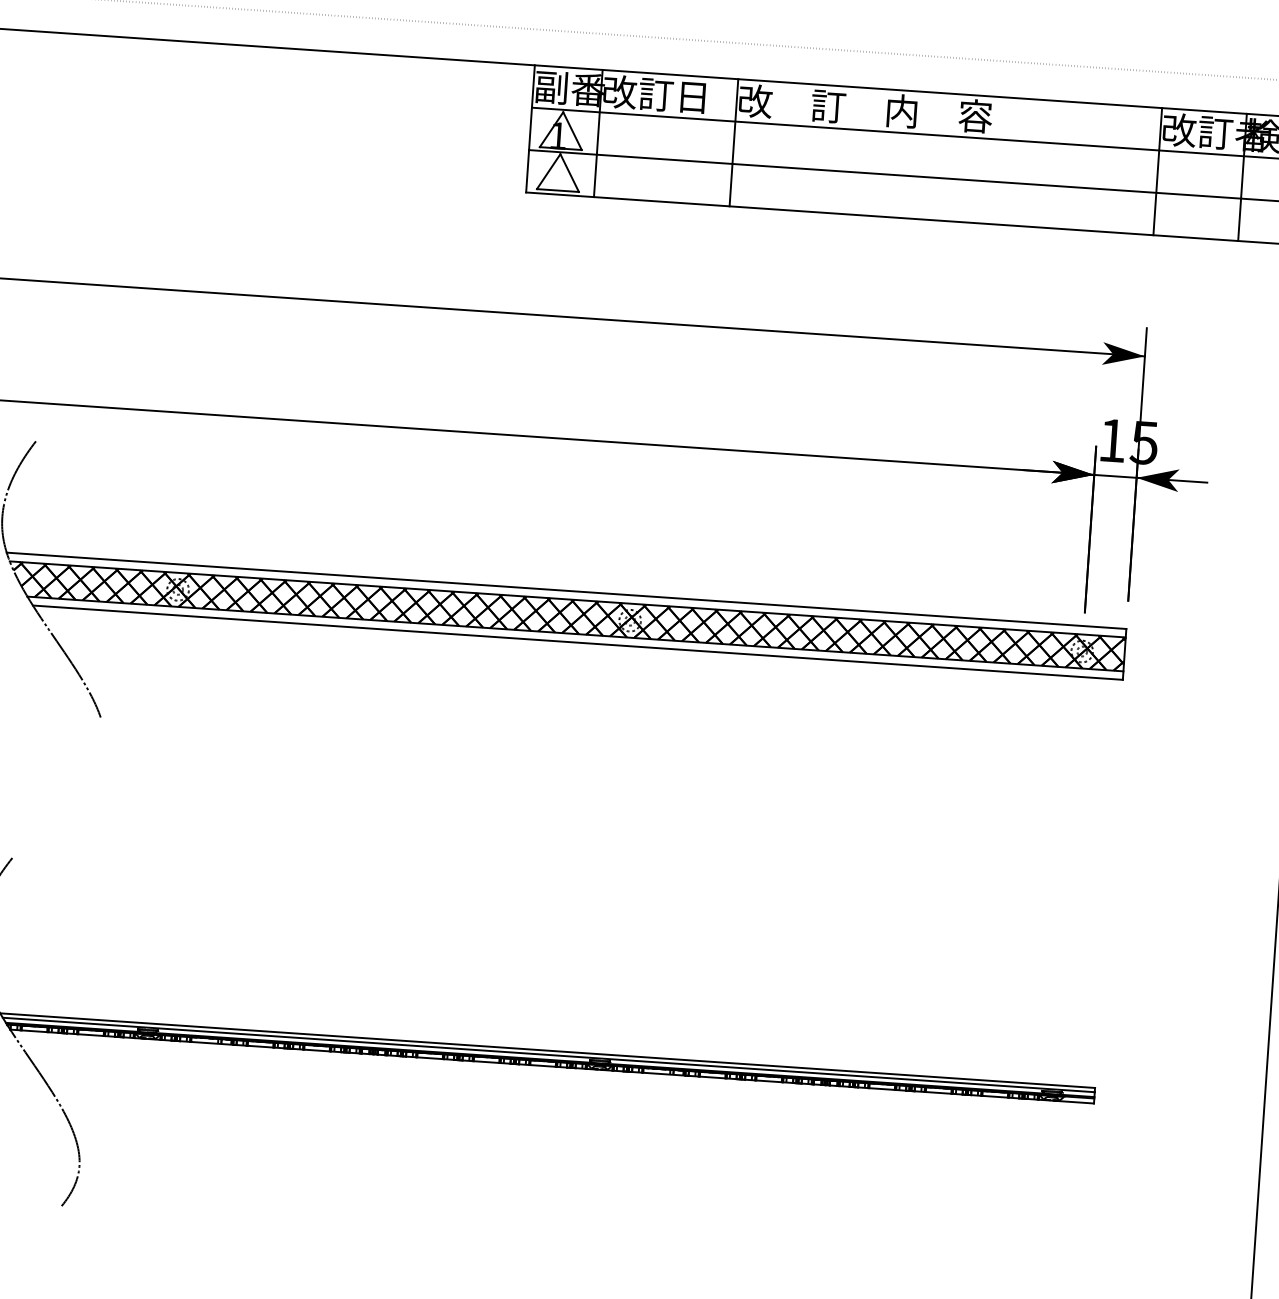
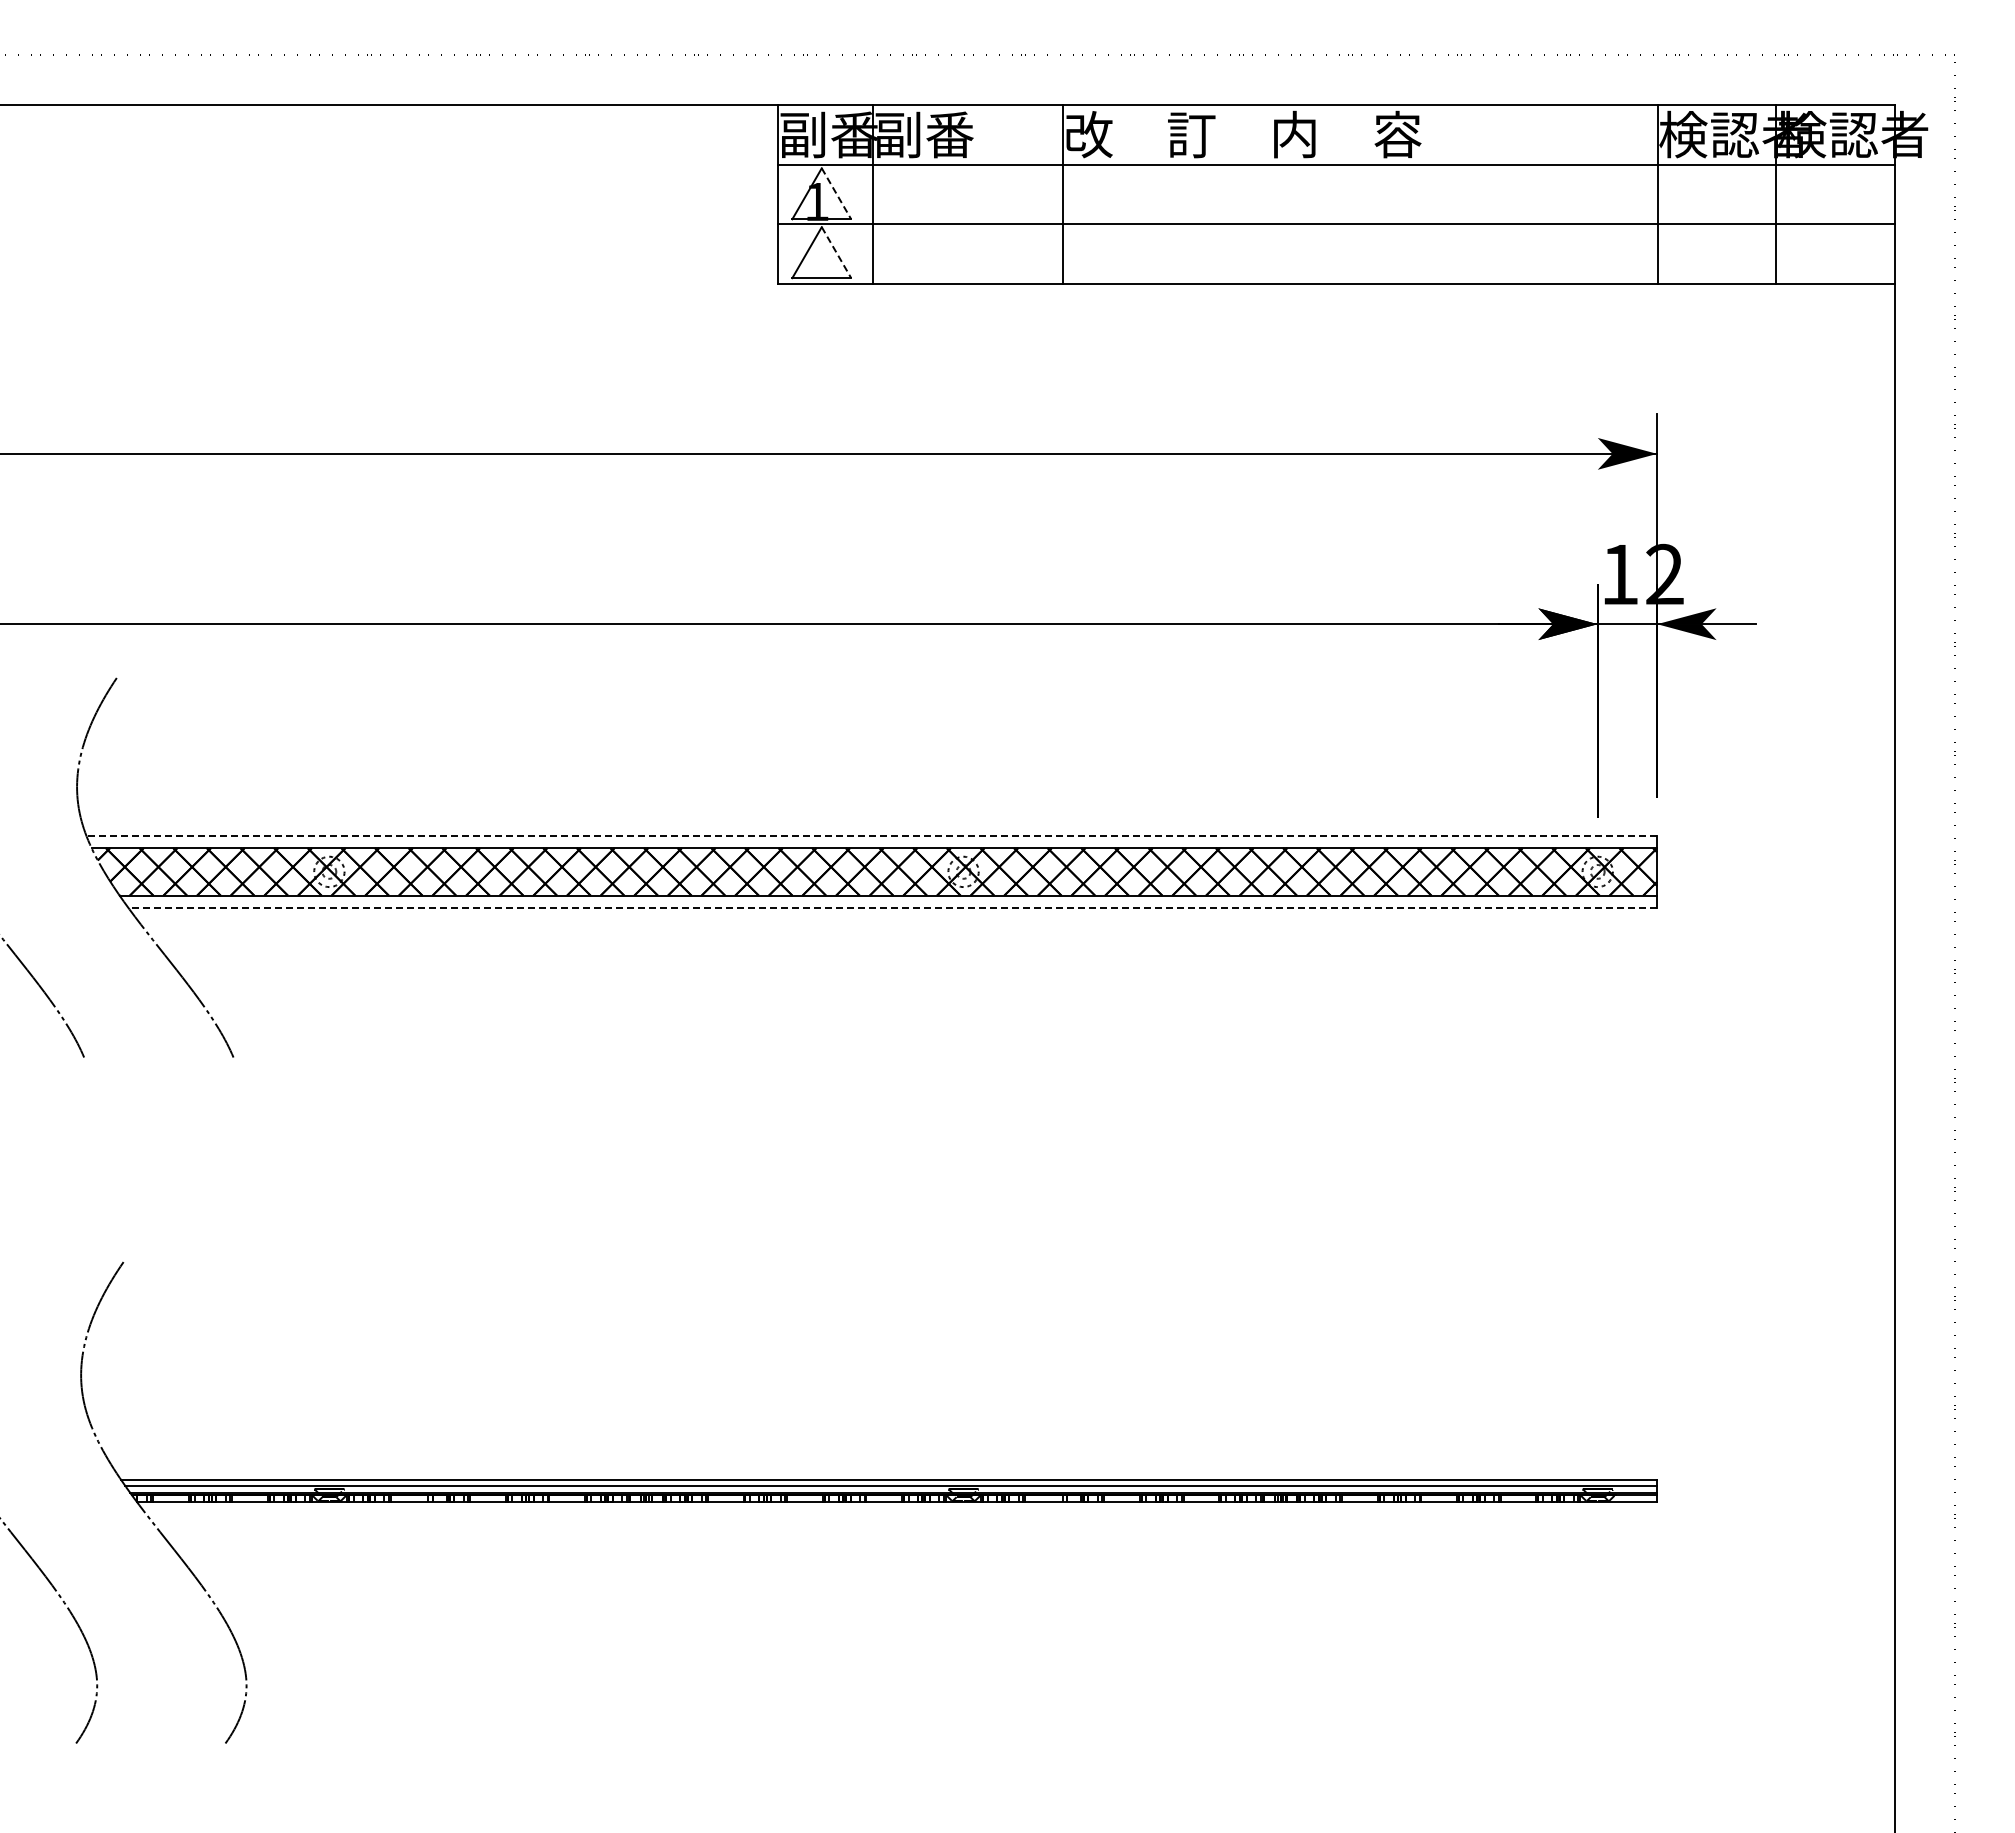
text: (653, 94) -> (946, 134), 改訂日 -> 副番
line: (572, 131) -> (836, 194), solid -> dashed
text: (1197, 131) -> (1709, 134), 改訂者 -> 検認者
line: (569, 173) -> (836, 253), solid -> dashed
text: (1144, 442) -> (1664, 574), 15 -> 12
line: (566, 590) -> (871, 836), solid -> dashed
line: (577, 642) -> (892, 907), solid -> dashed

